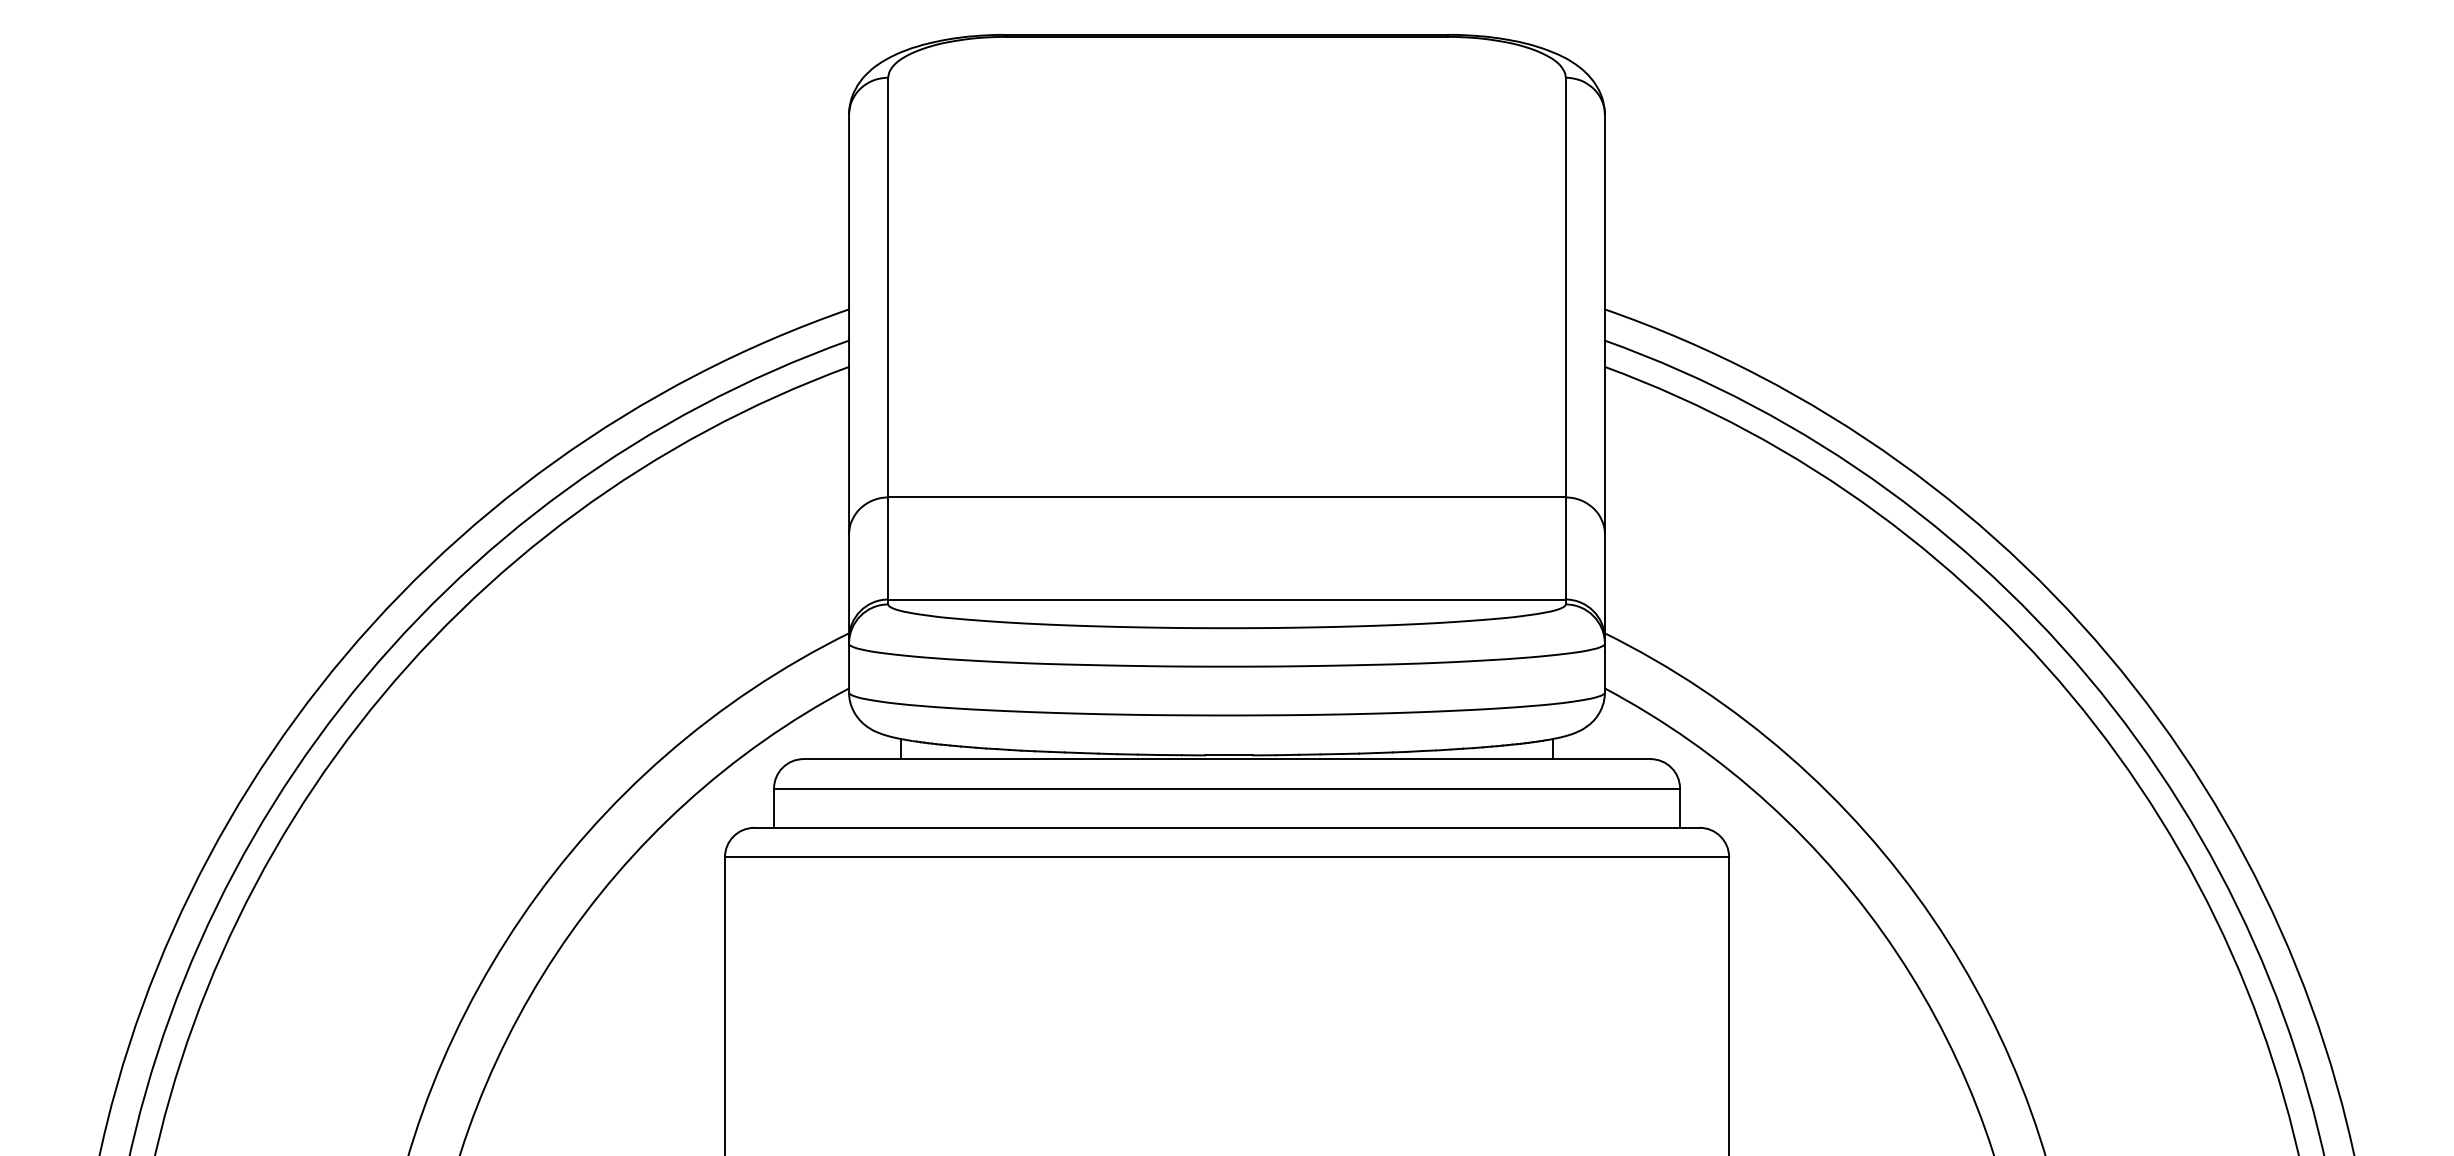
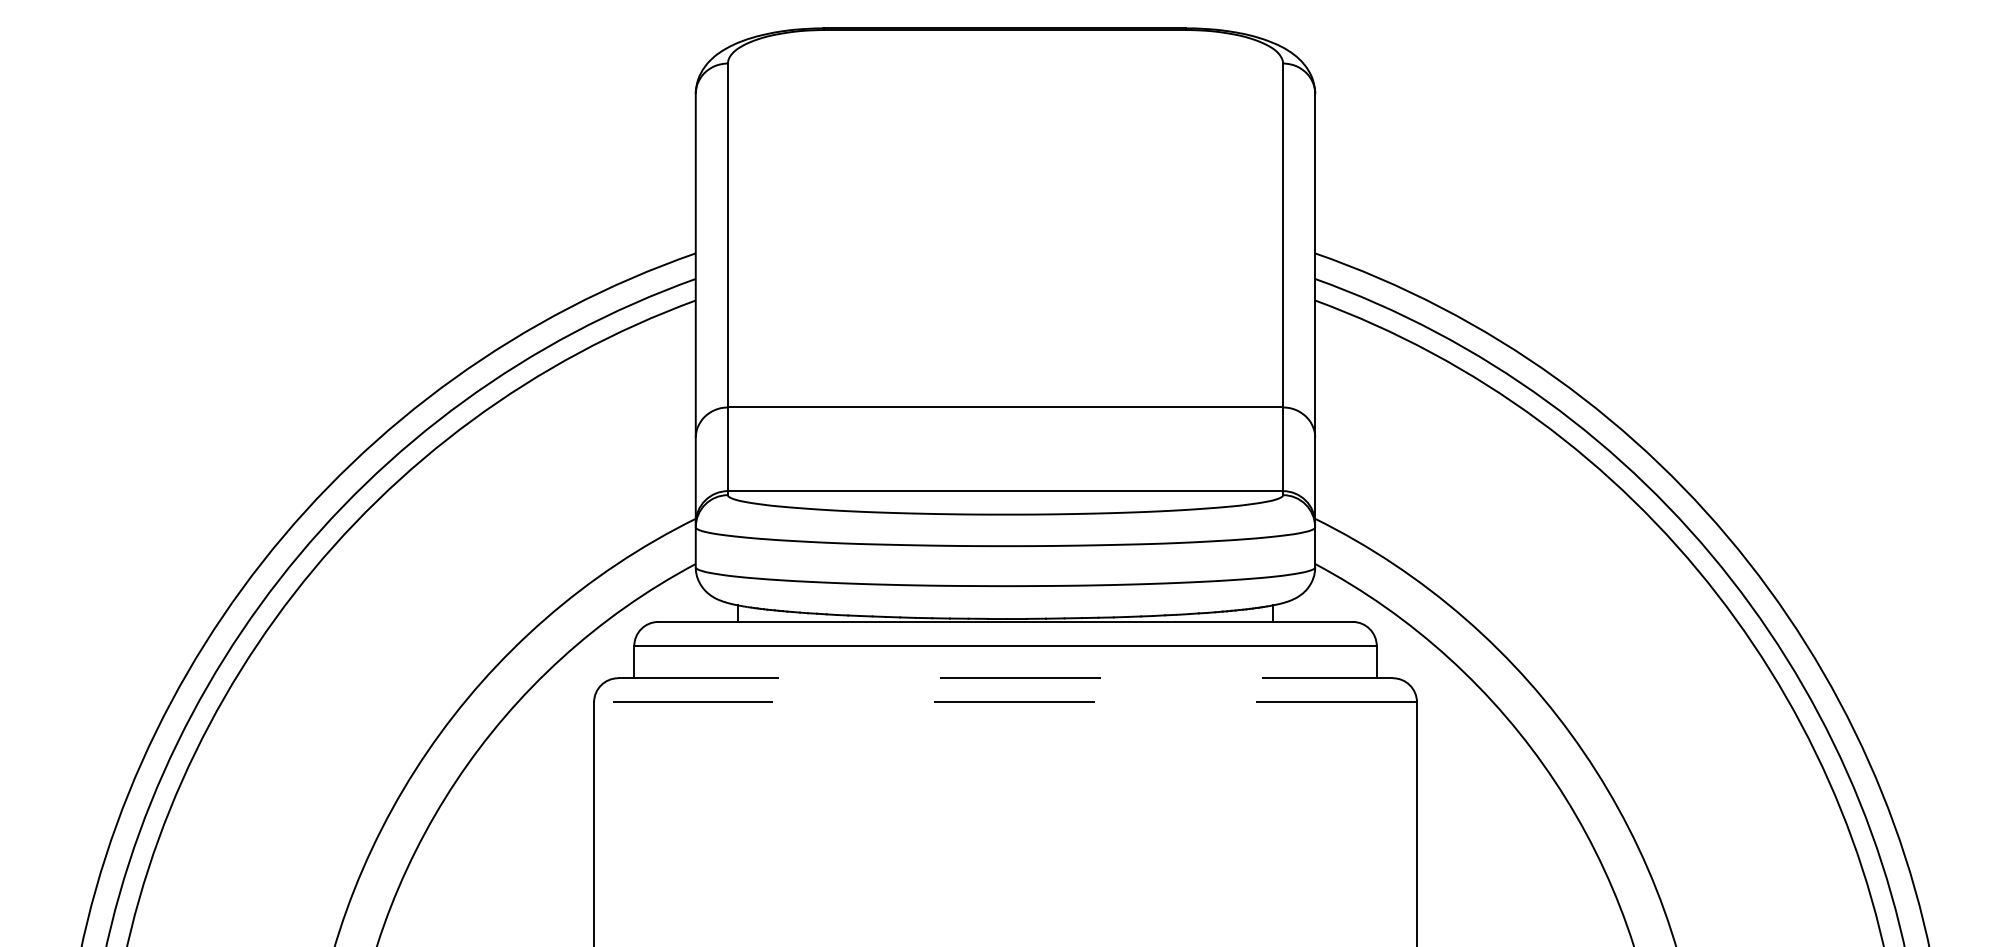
line: (1227, 827) -> (1005, 677), solid -> dashed
line: (1226, 857) -> (1005, 702), solid -> dashed

